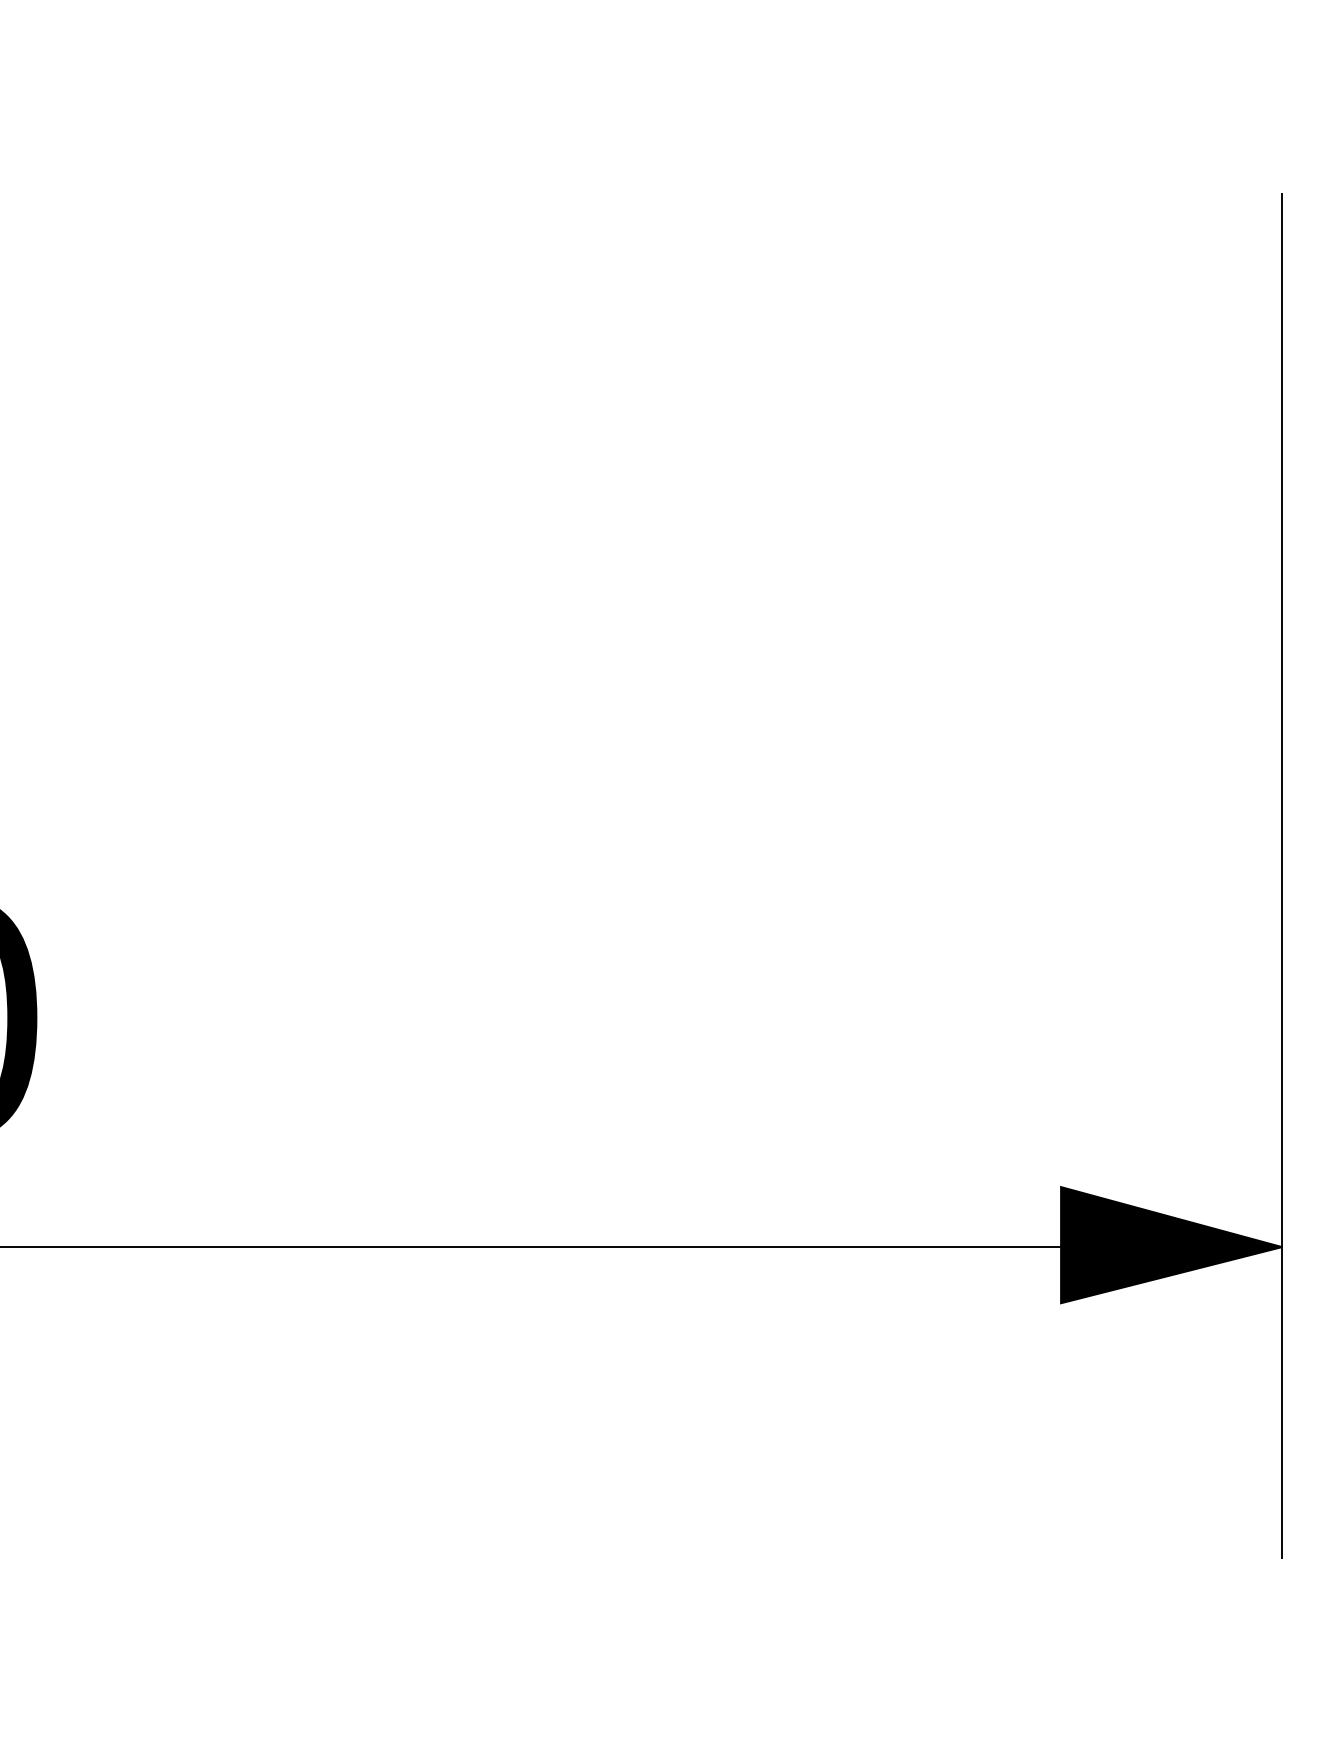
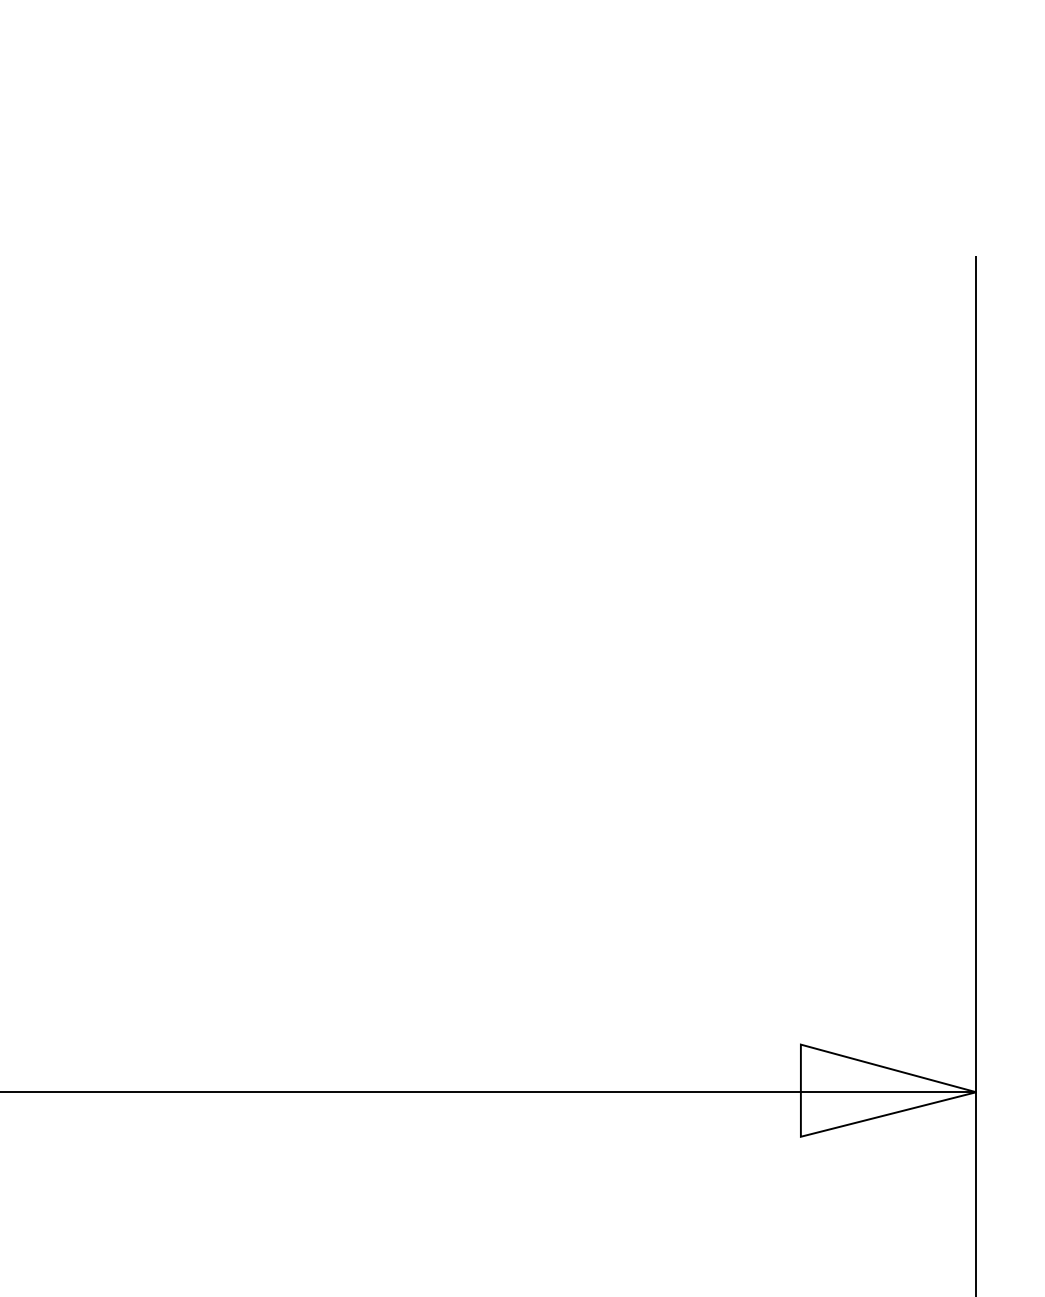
fill: (1171, 1245) -> (888, 1090), removed

